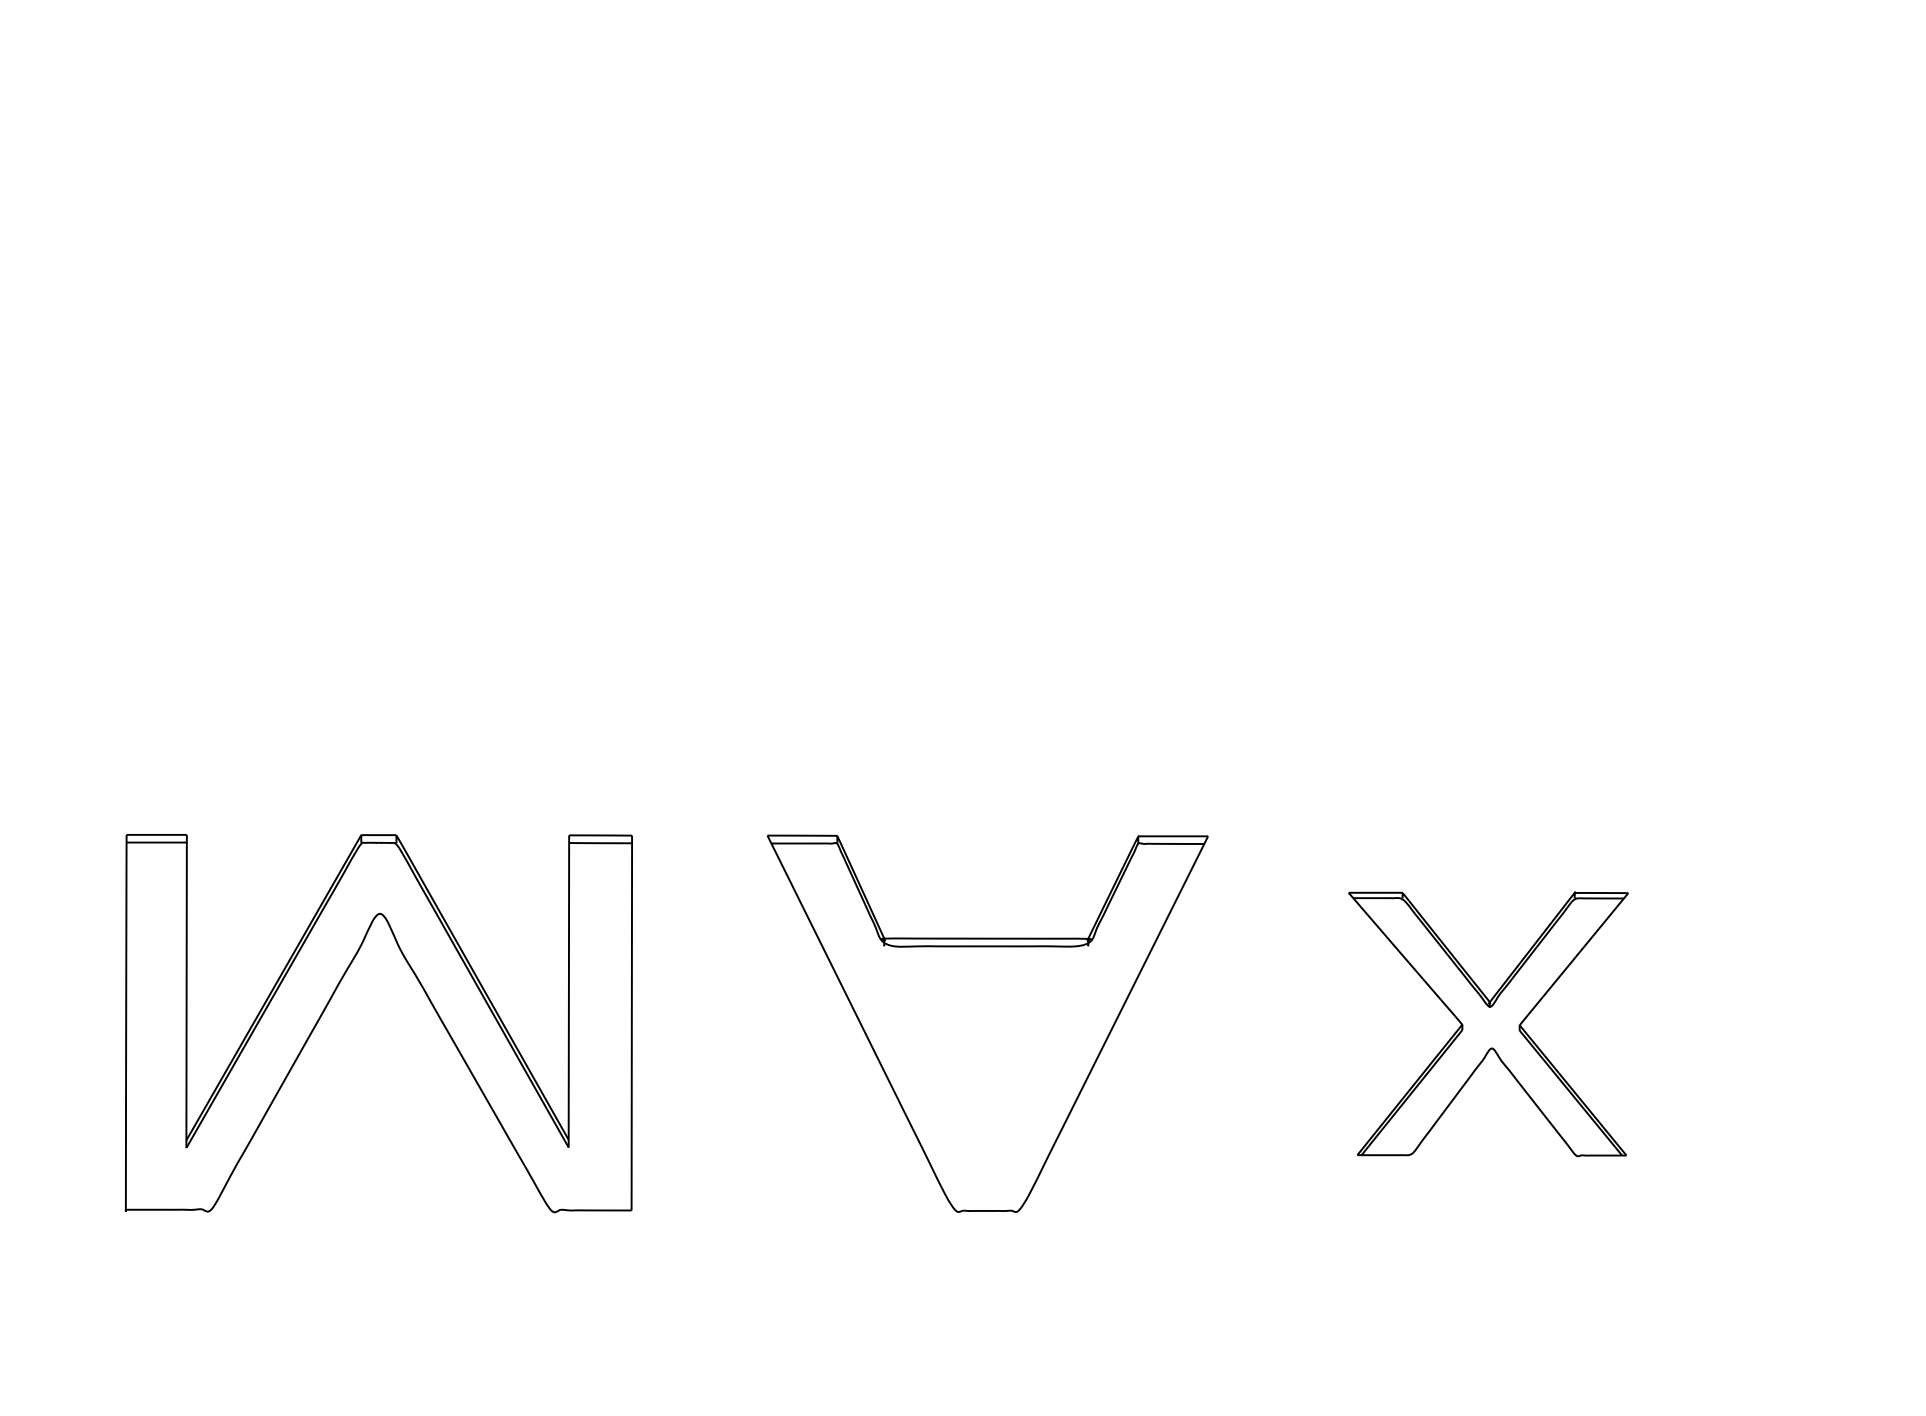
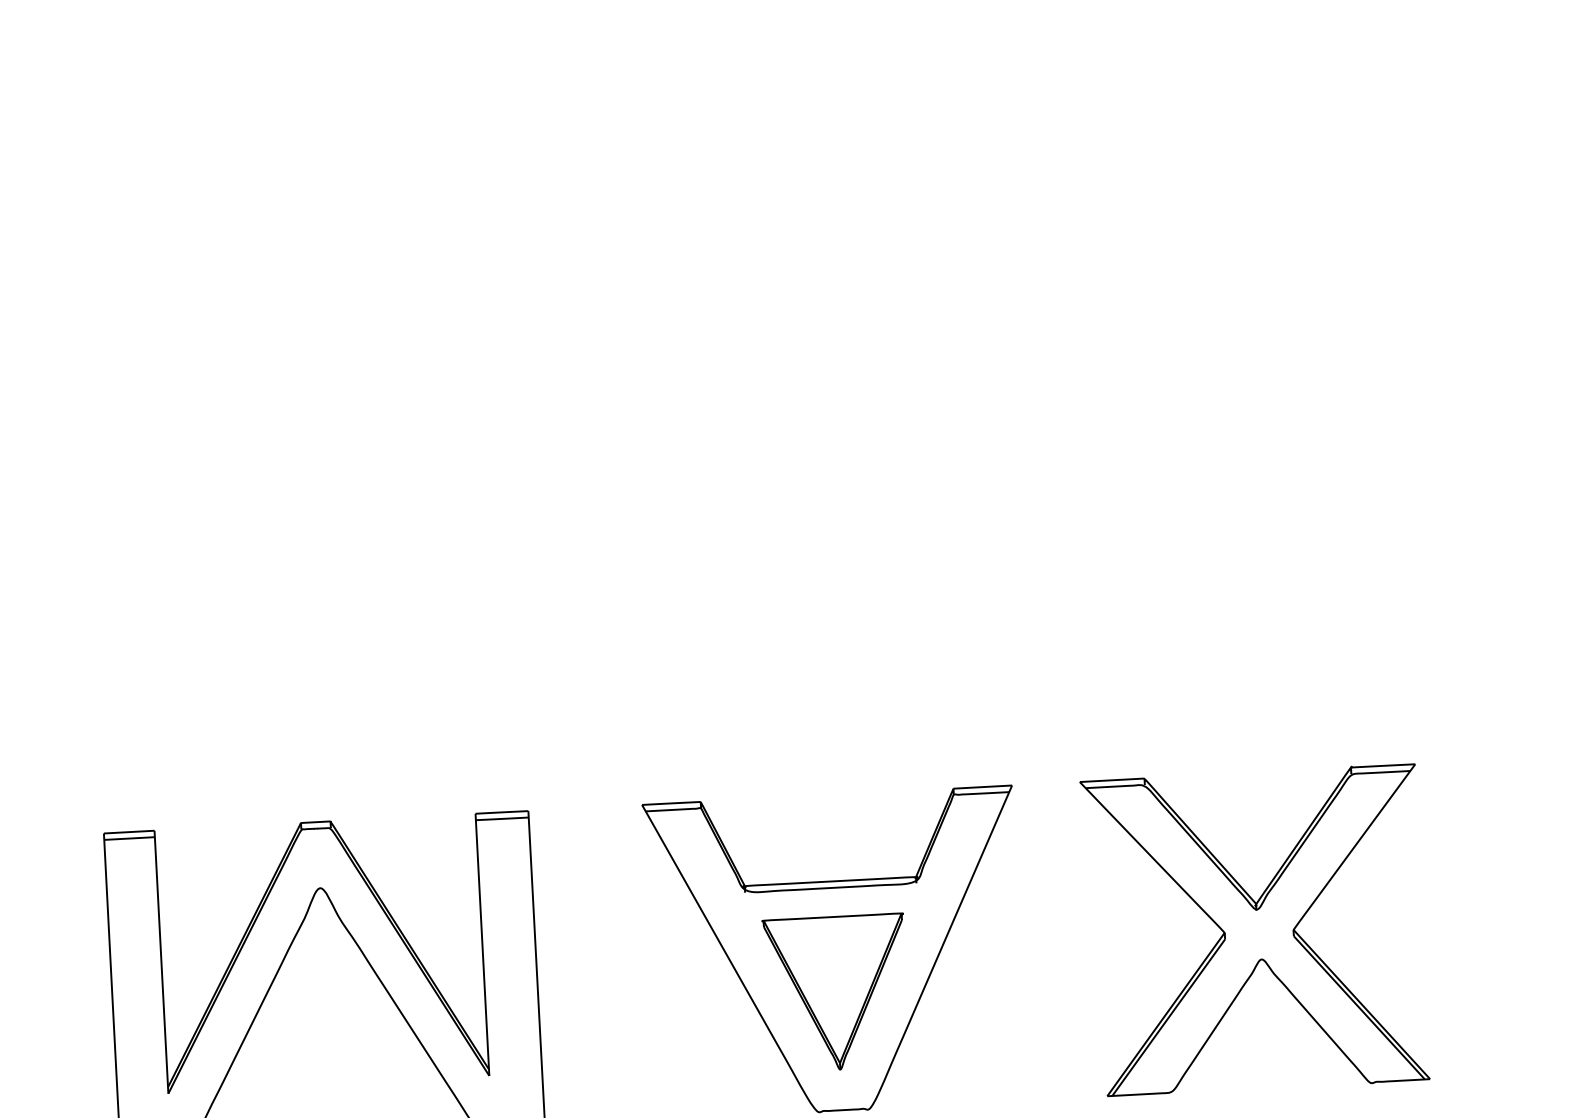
part: (1488, 1023) -> (1256, 929), size x1.43
part: (986, 1071) -> (836, 993), added

